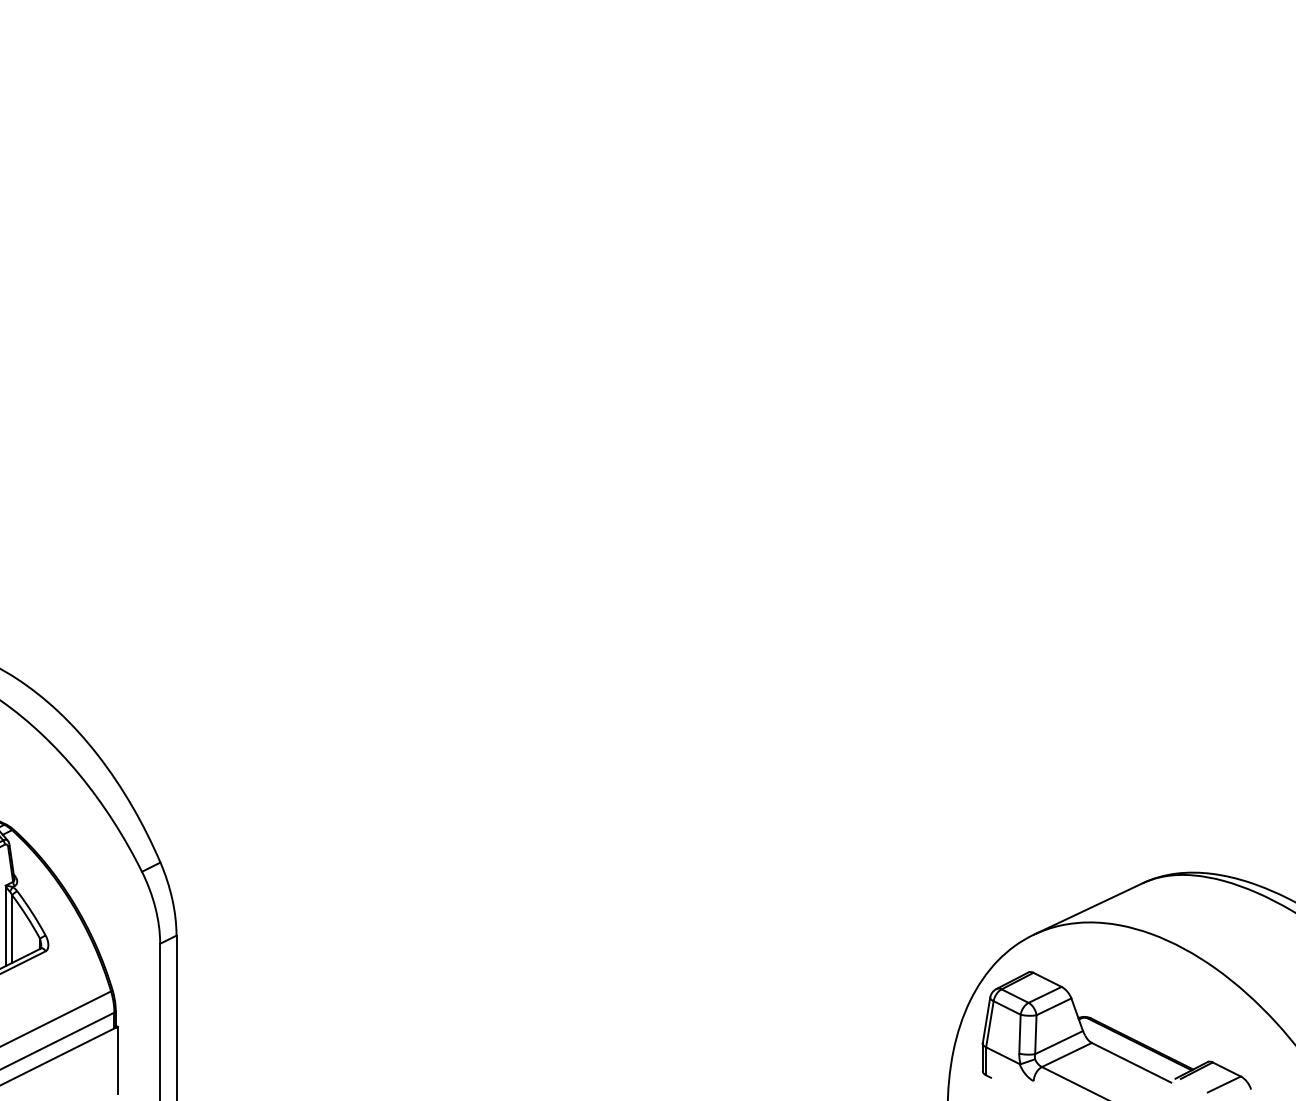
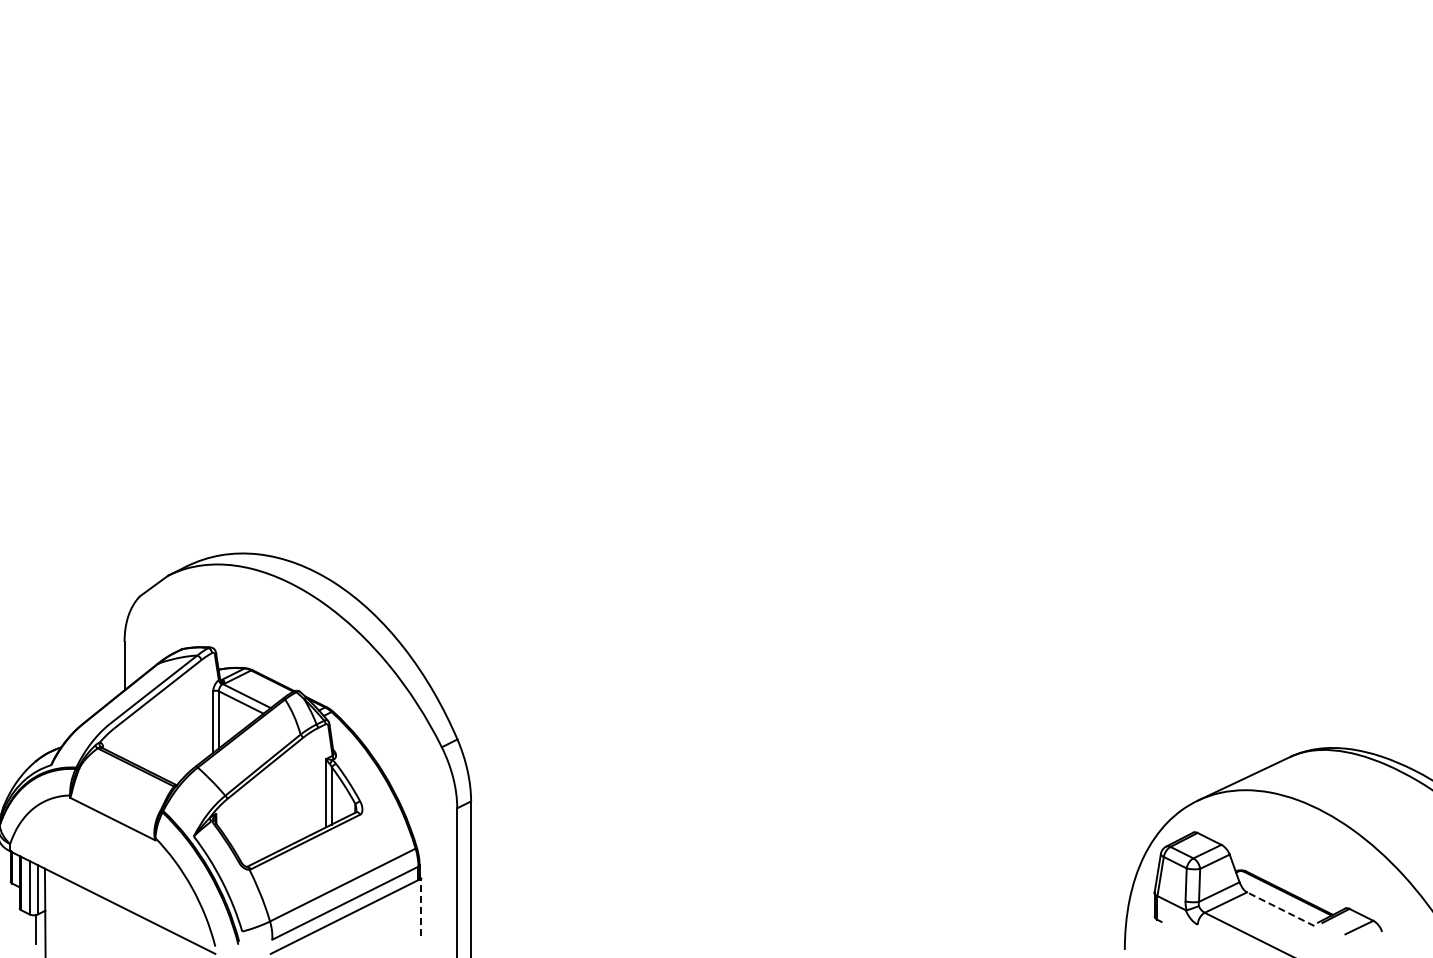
line: (118, 1059) -> (421, 906), solid -> dashed
line: (1131, 1063) -> (1280, 909), solid -> dashed

